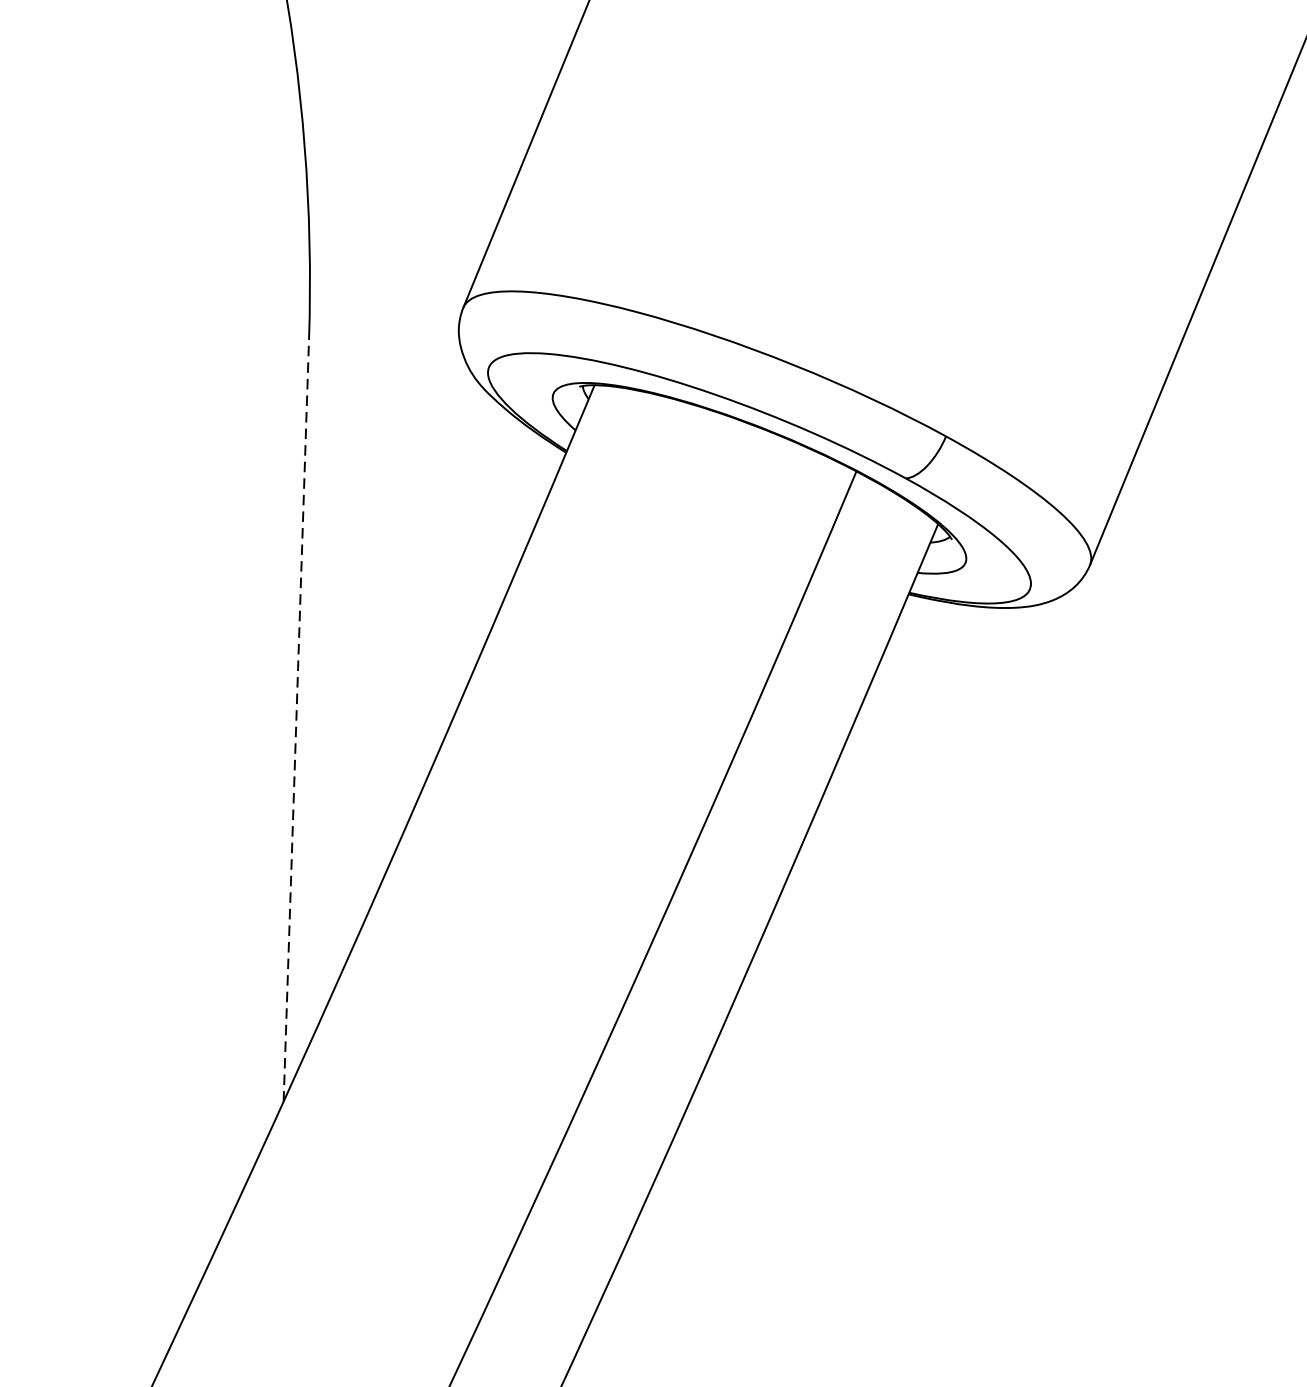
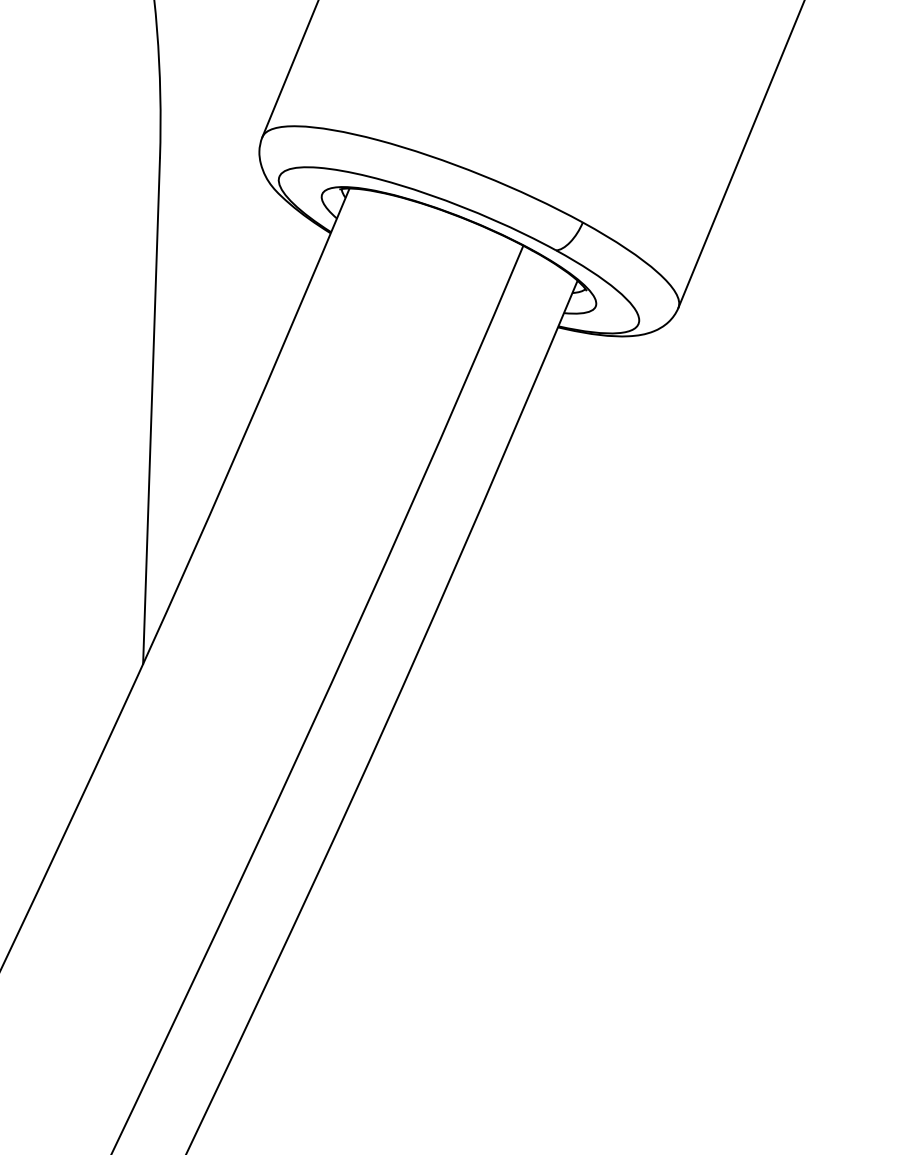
line: (296, 721) -> (151, 411), dashed -> solid

